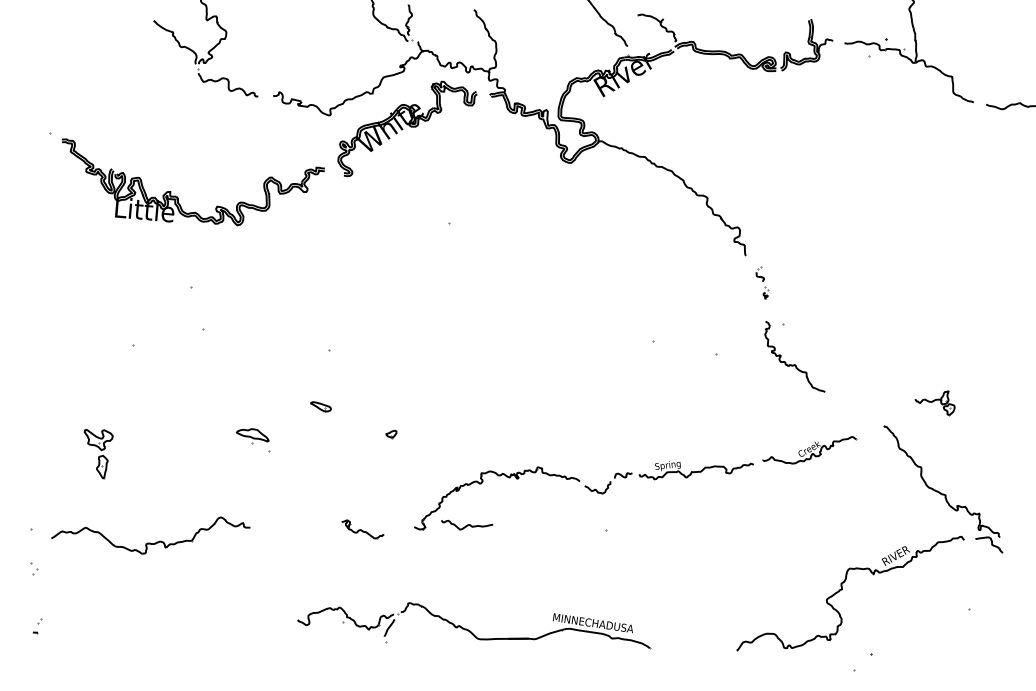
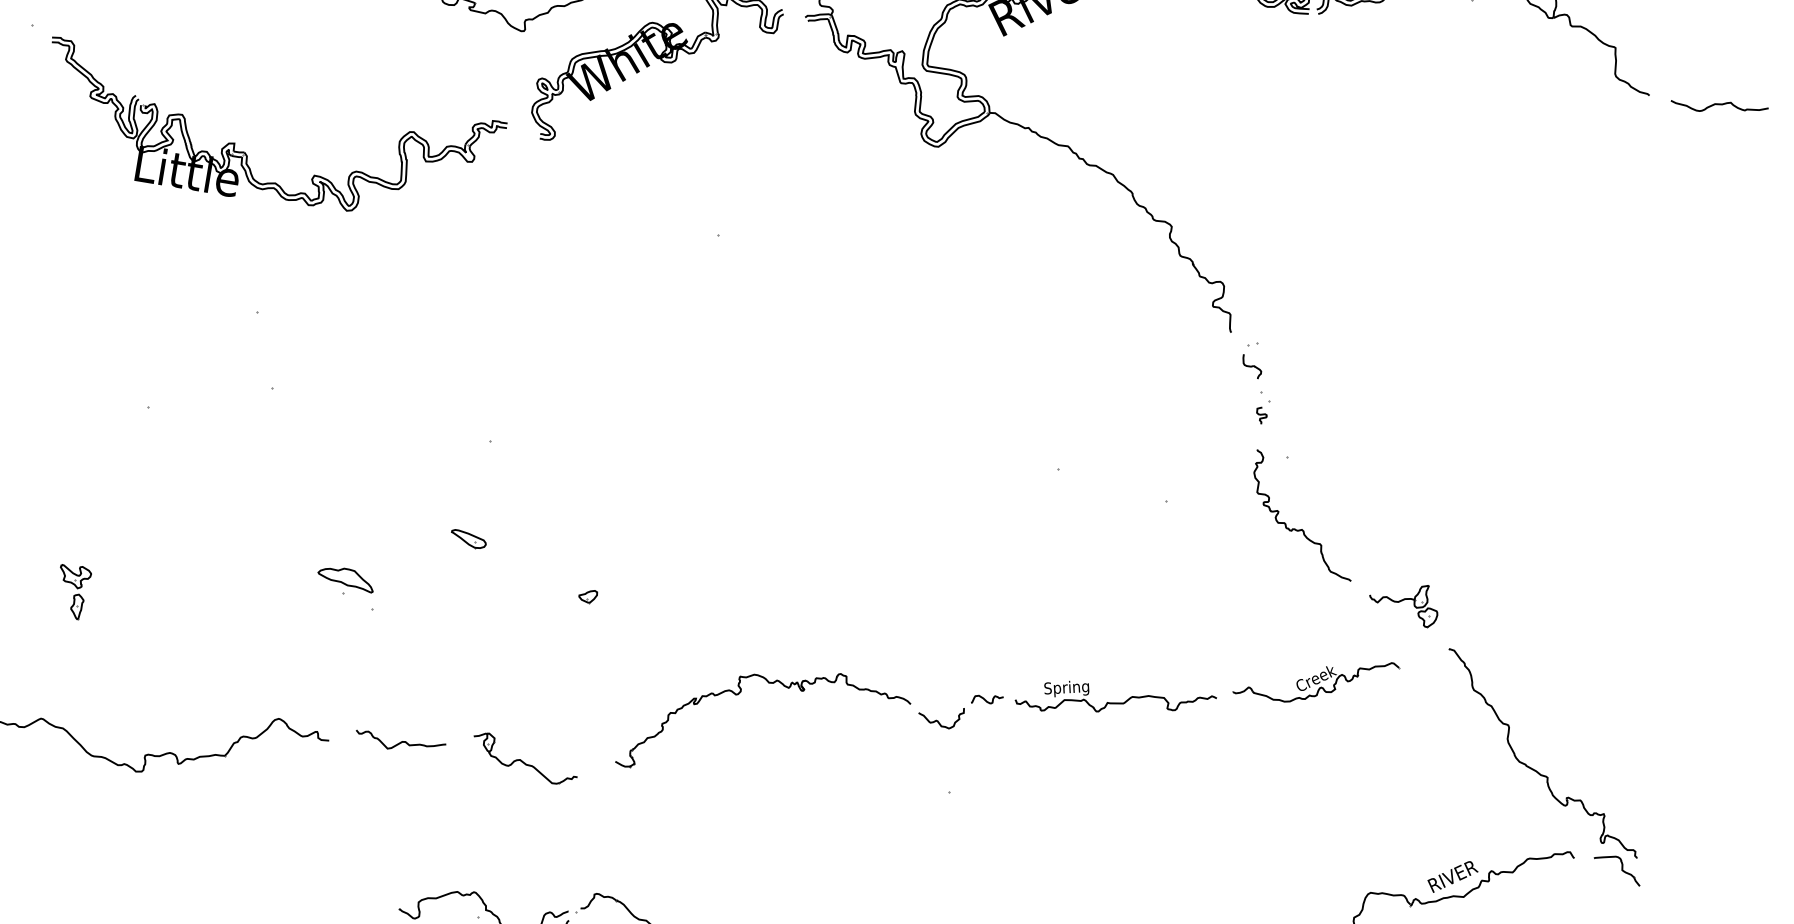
part: (762, 282) -> (1256, 381), size x1.43
part: (934, 403) -> (1402, 605), moved
part: (98, 454) -> (73, 592), size x0.62
curve: (467, 524) -> (401, 740), moved
part: (362, 529) -> (524, 758), size x1.43

